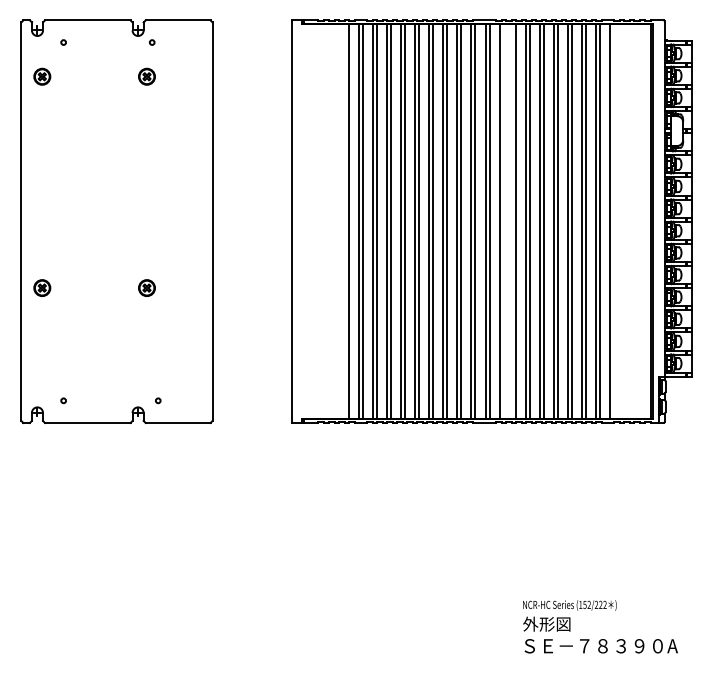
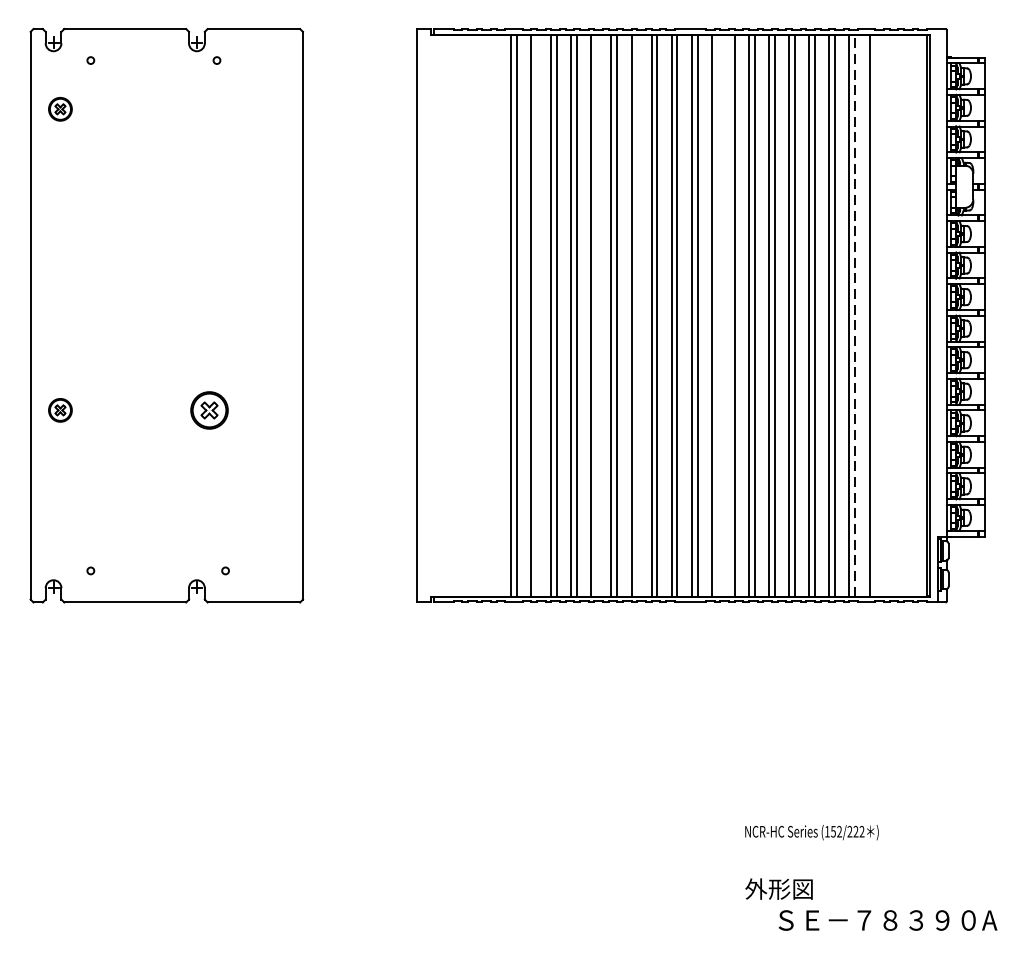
part: (146, 76) -> (208, 108), removed
line: (348, 221) -> (496, 315), removed
line: (376, 221) -> (536, 315), removed
line: (419, 221) -> (597, 315), removed
line: (447, 221) -> (637, 315), removed
line: (600, 221) -> (855, 315), solid -> dashed
part: (146, 287) -> (208, 409), size x1.6
text: (569, 605) -> (811, 832), moved
text: (600, 646) -> (886, 920), moved

